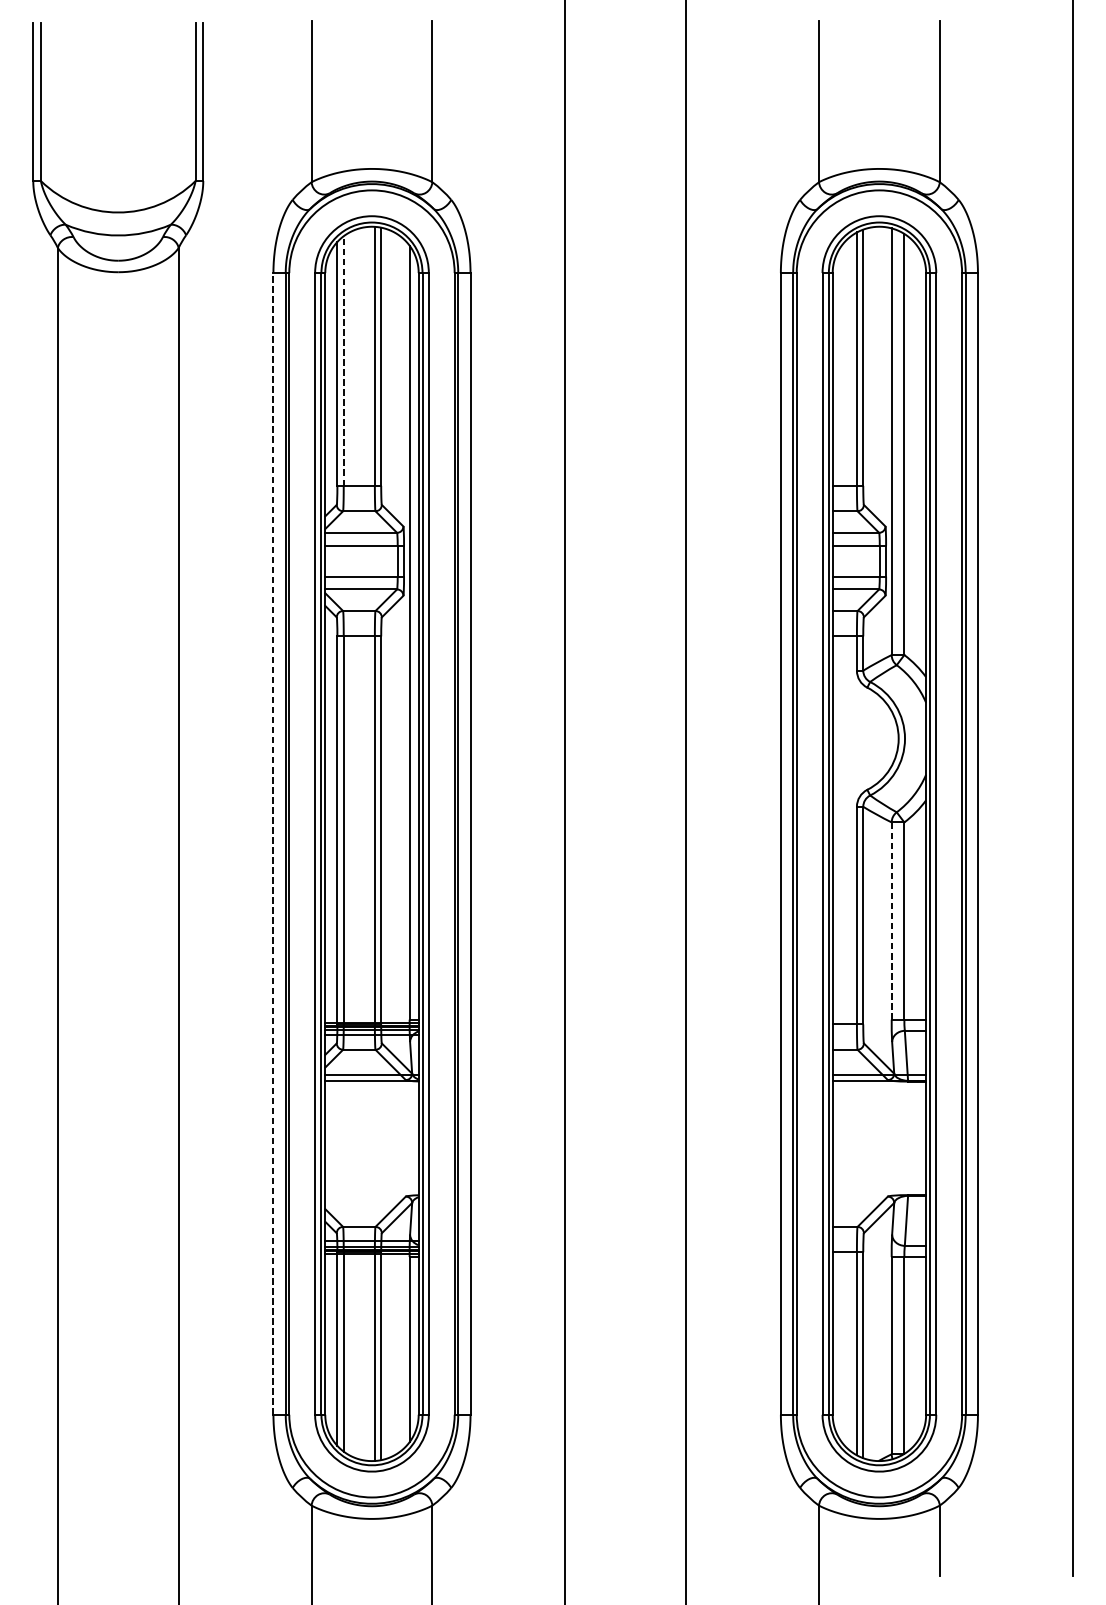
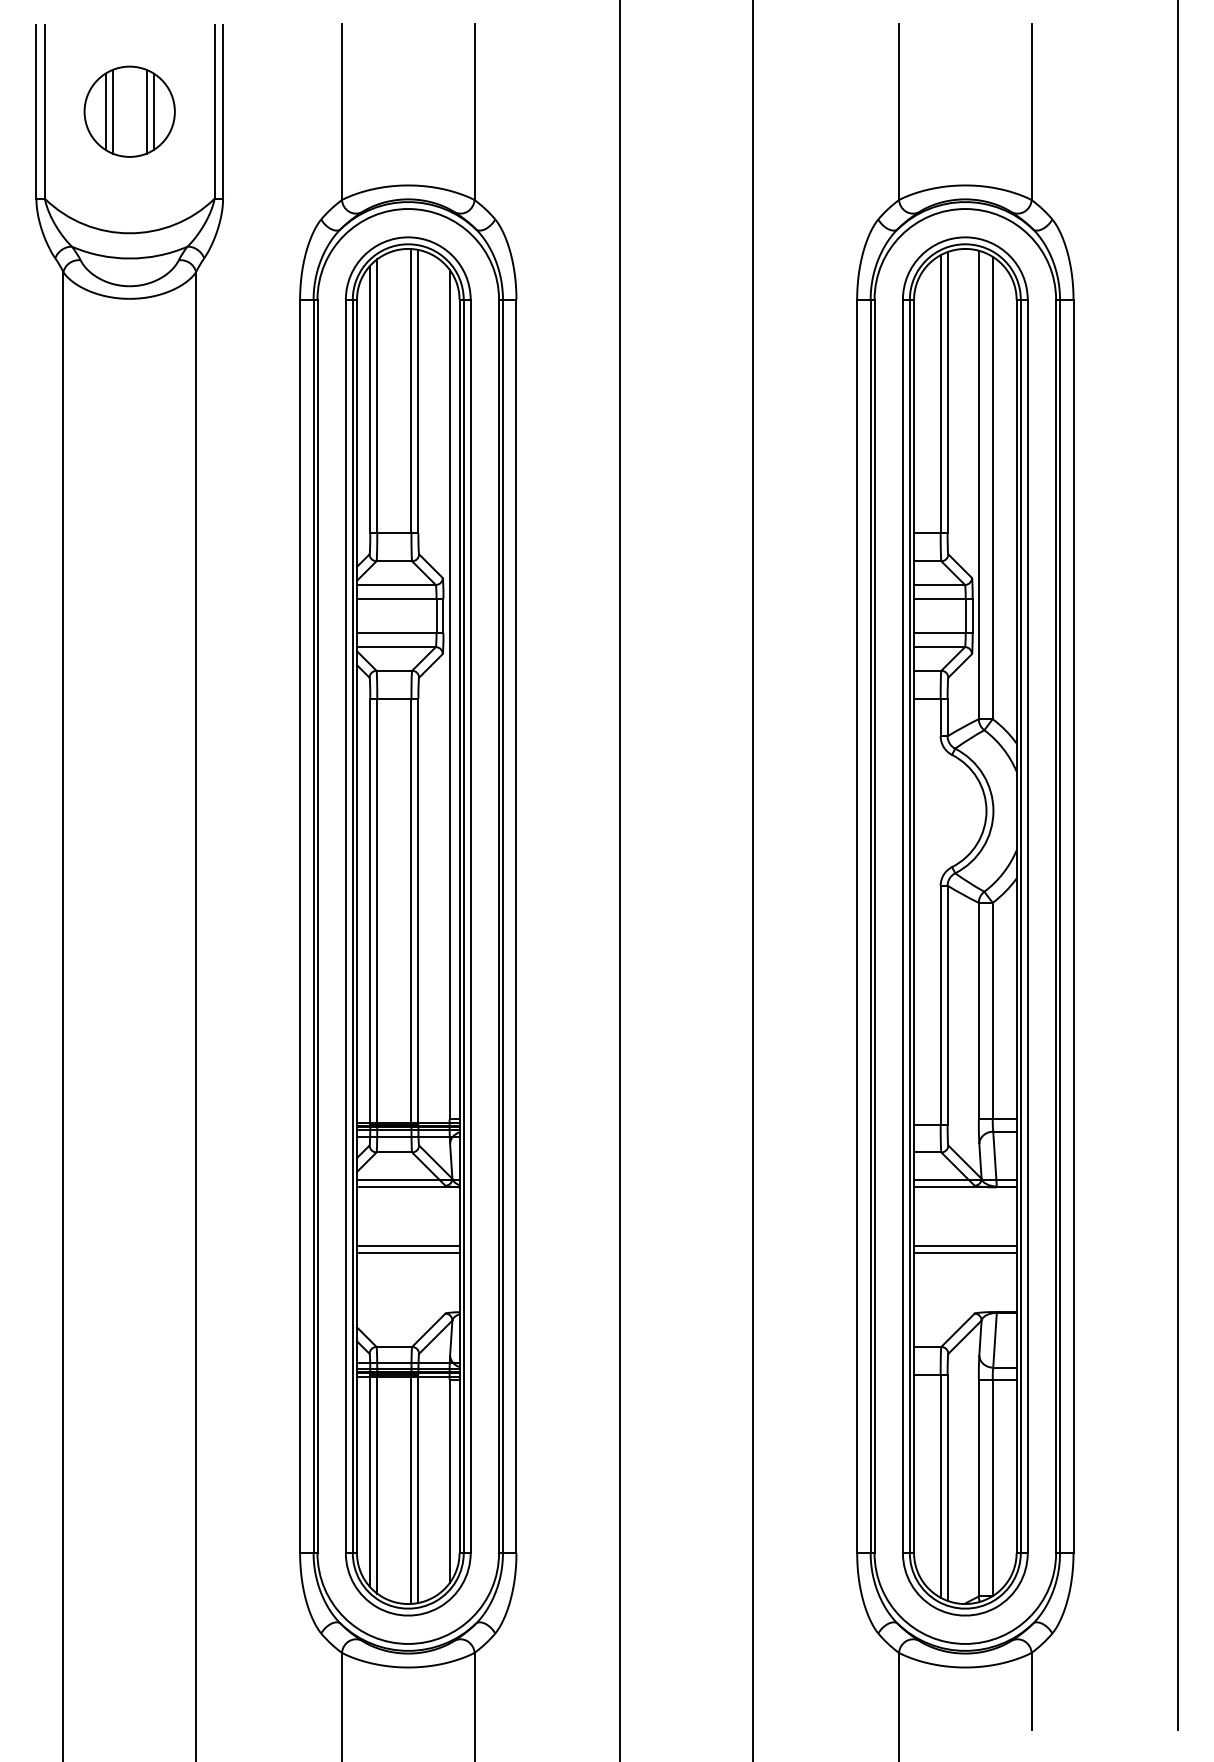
part: (118, 101) -> (129, 111), added
line: (343, 360) -> (377, 395), dashed -> solid
line: (273, 843) -> (300, 926), dashed -> solid
line: (891, 920) -> (978, 1010), dashed -> solid
line: (372, 1135) -> (408, 1246), added
line: (879, 1135) -> (965, 1246), added
line: (372, 1141) -> (408, 1253), added
line: (879, 1141) -> (965, 1253), added

